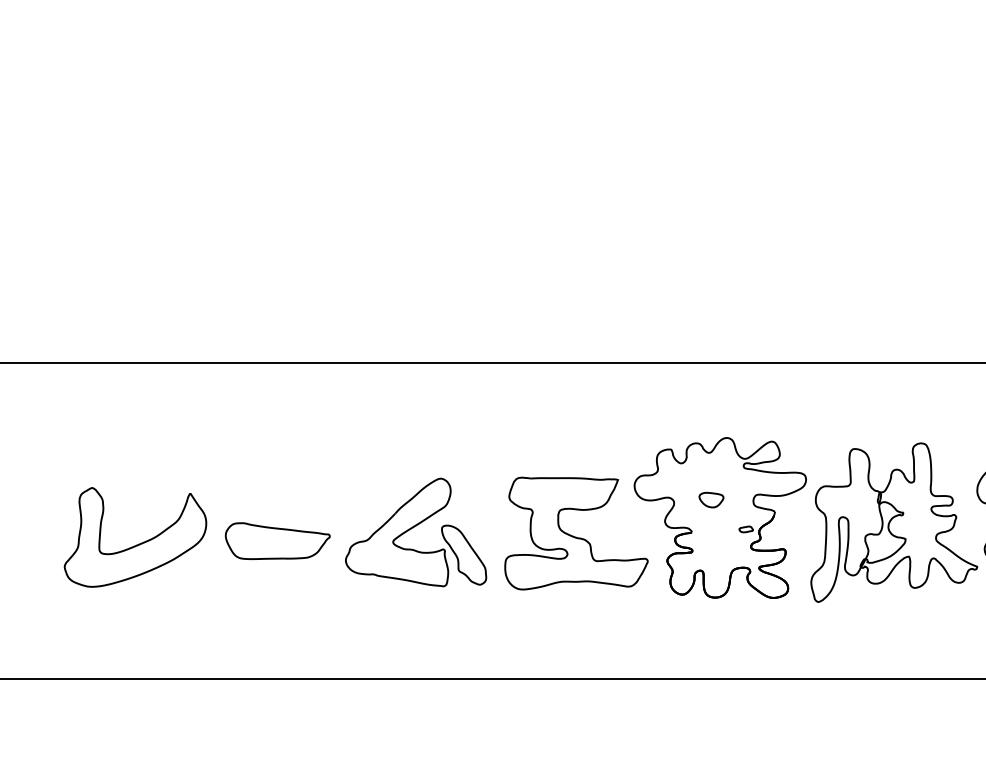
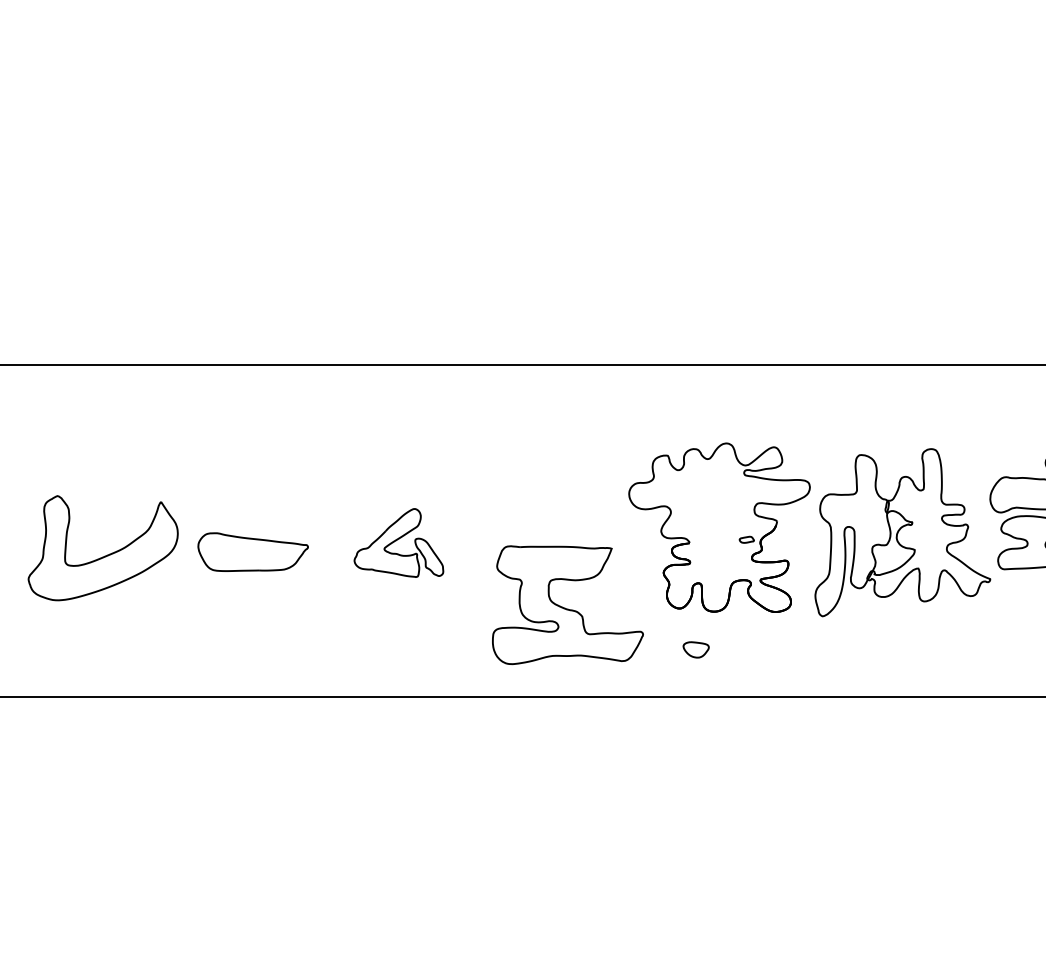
part: (710, 499) -> (695, 649), moved
part: (415, 531) -> (398, 542), size x0.6
curve: (574, 535) -> (565, 607), moved

